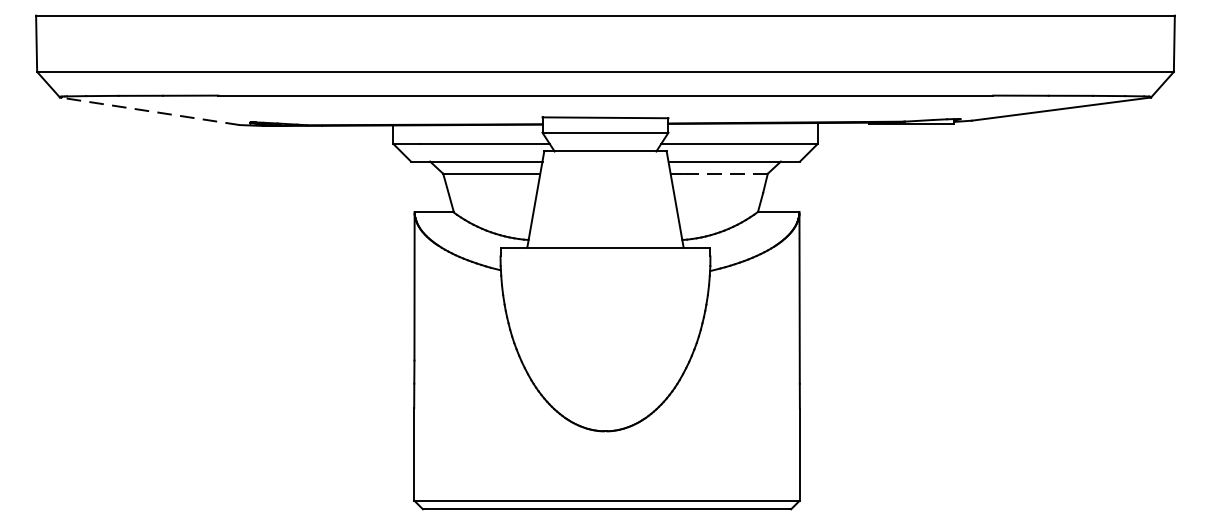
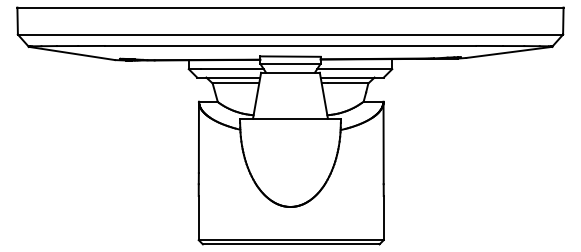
line: (148, 111) -> (71, 53), dashed -> solid
line: (724, 173) -> (347, 83), dashed -> solid

